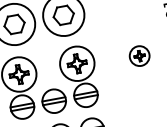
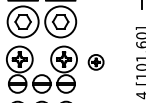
part: (138, 56) -> (95, 62), moved

